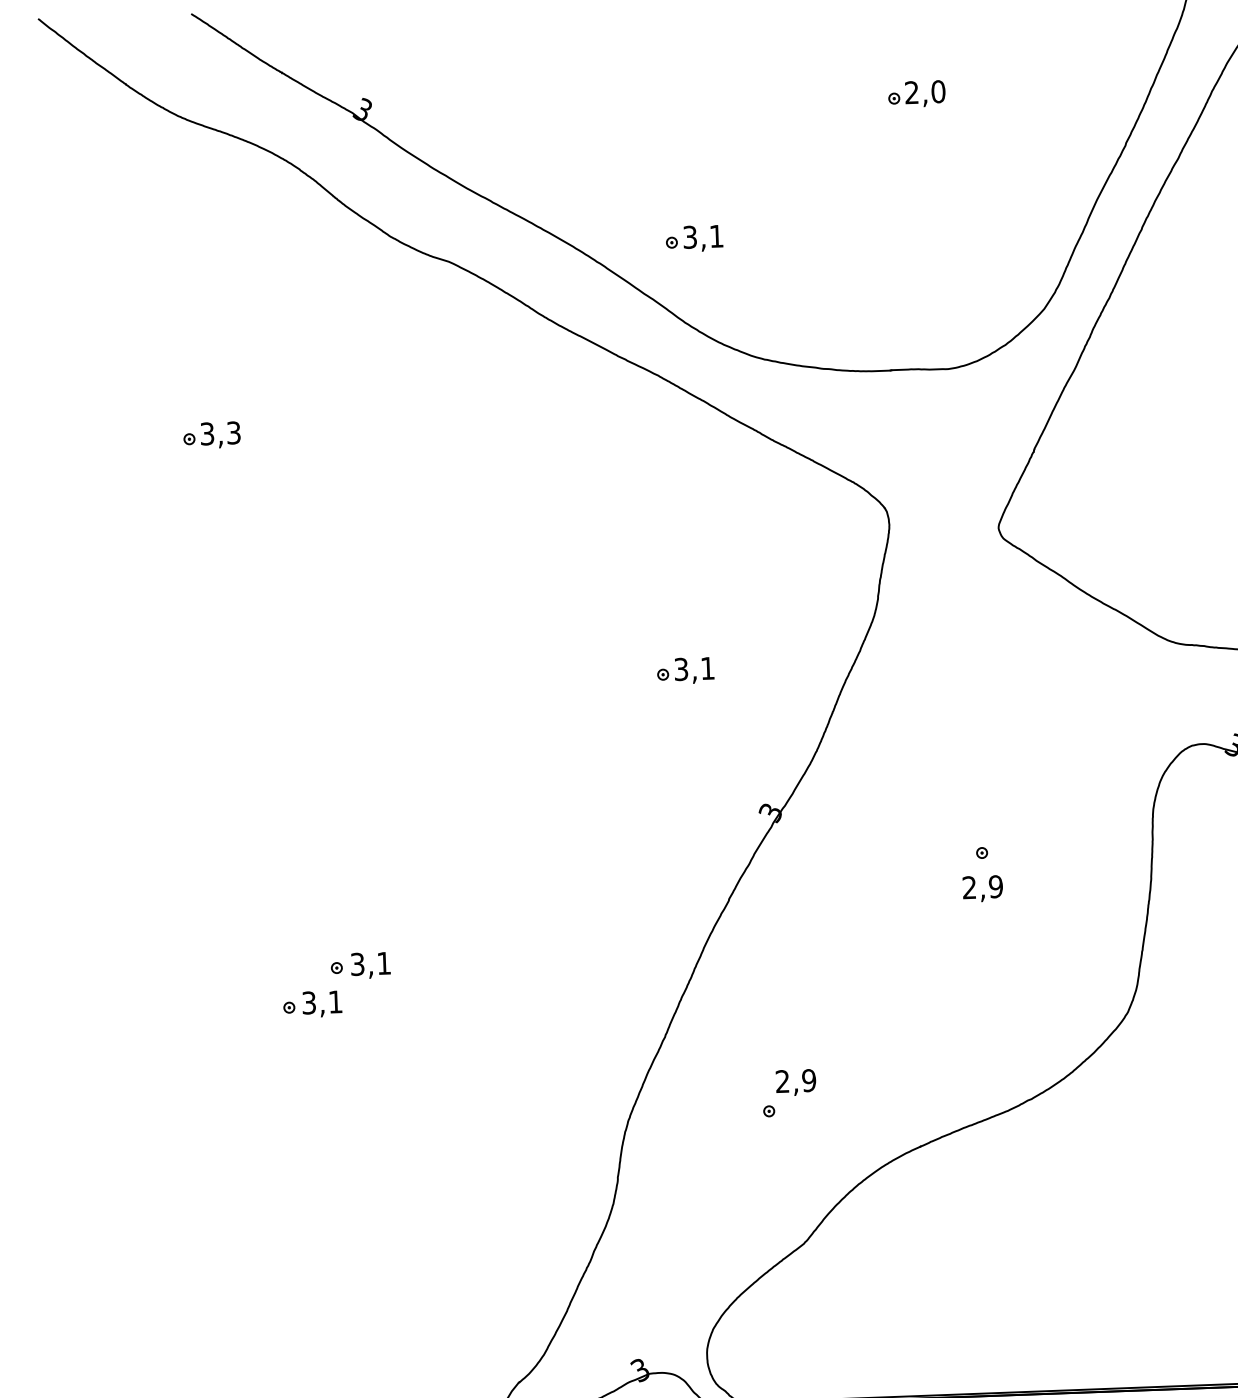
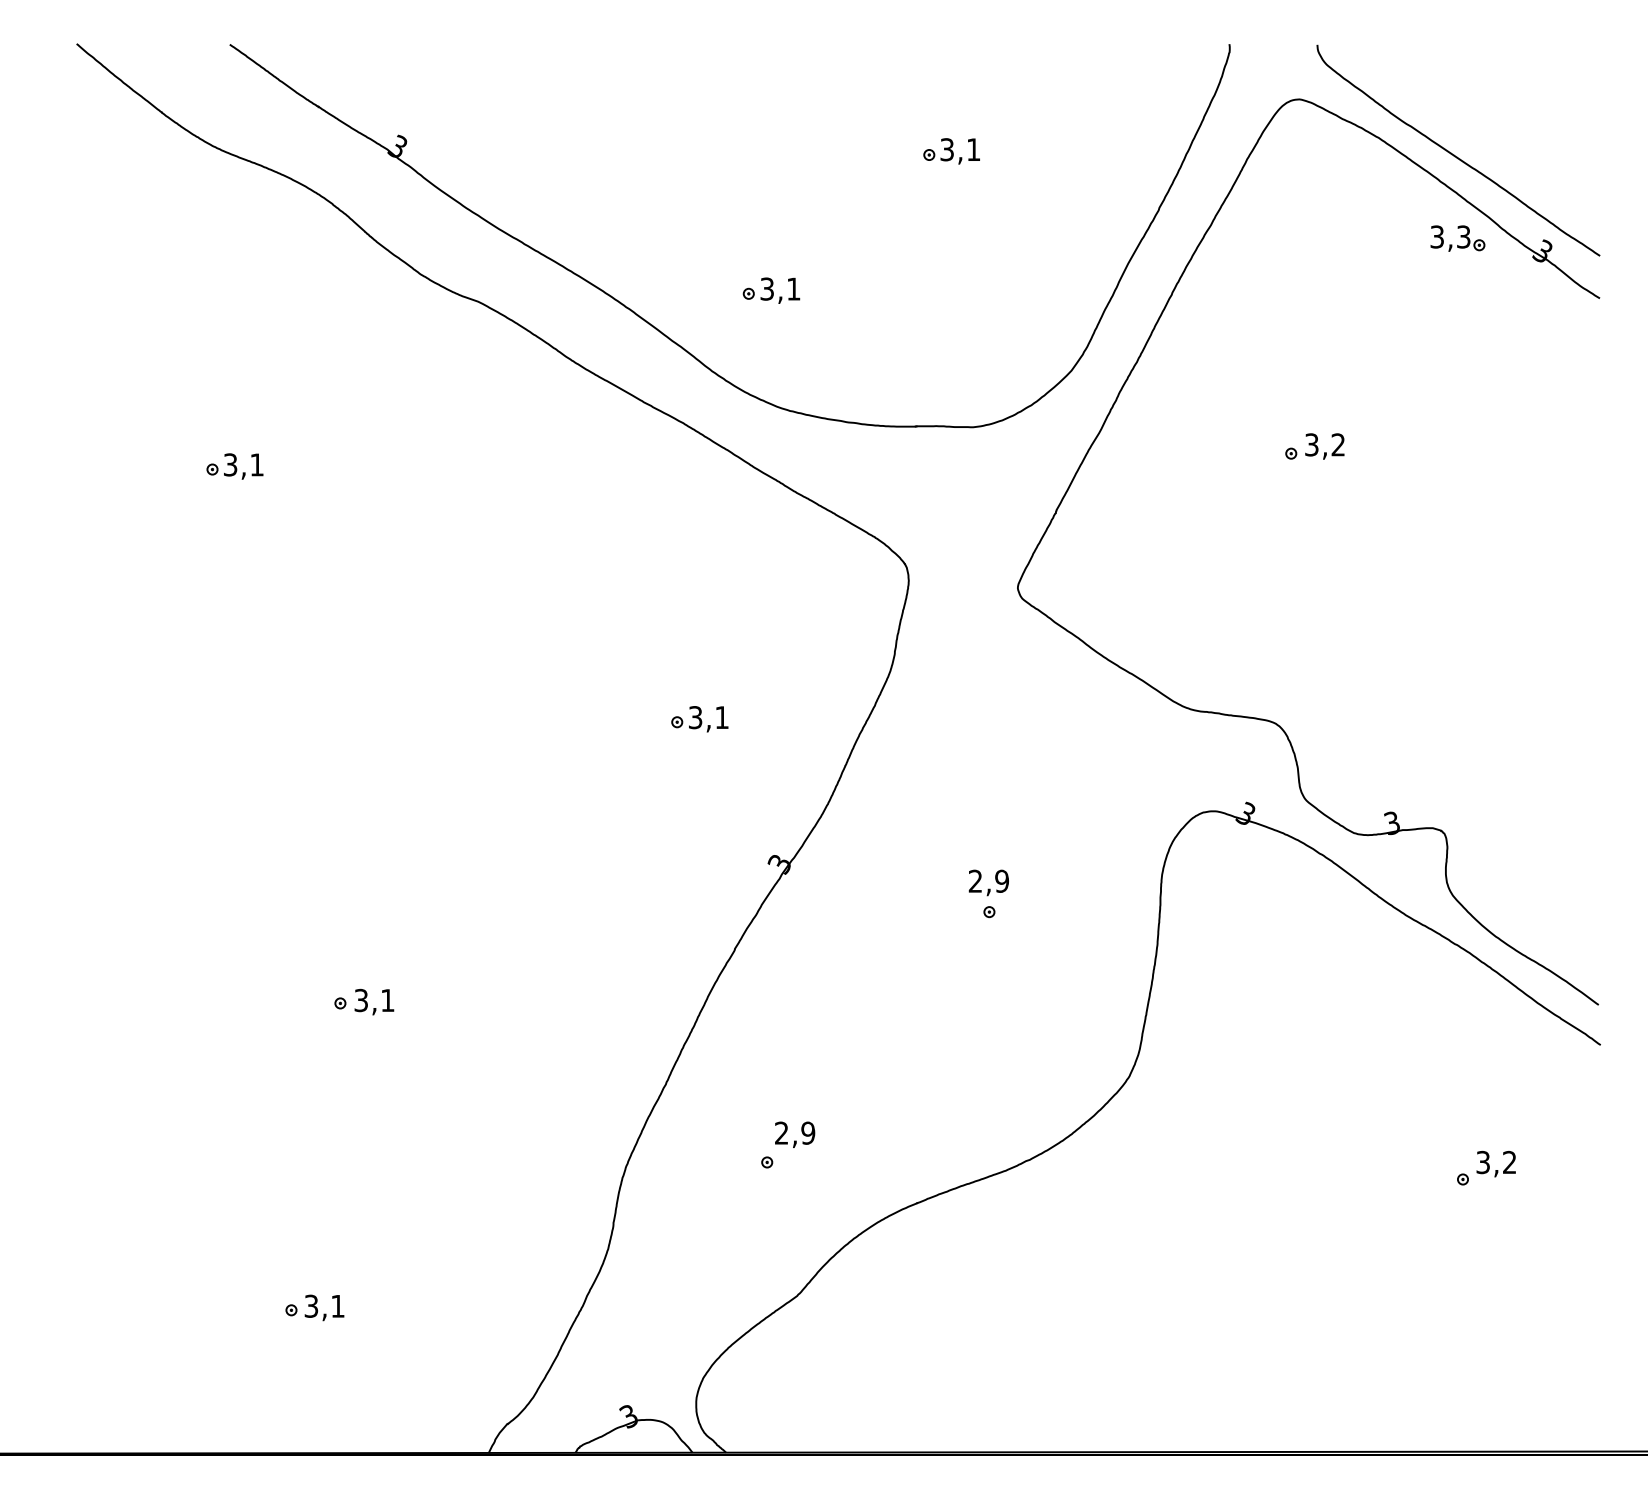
text: (925, 91) -> (960, 149), 2,0 -> 3,1
part: (694, 238) -> (771, 290), moved
text: (233, 432) -> (256, 464), 3,3 -> 3,1
text: (982, 888) -> (988, 882), moved
part: (312, 1004) -> (314, 1307), moved

